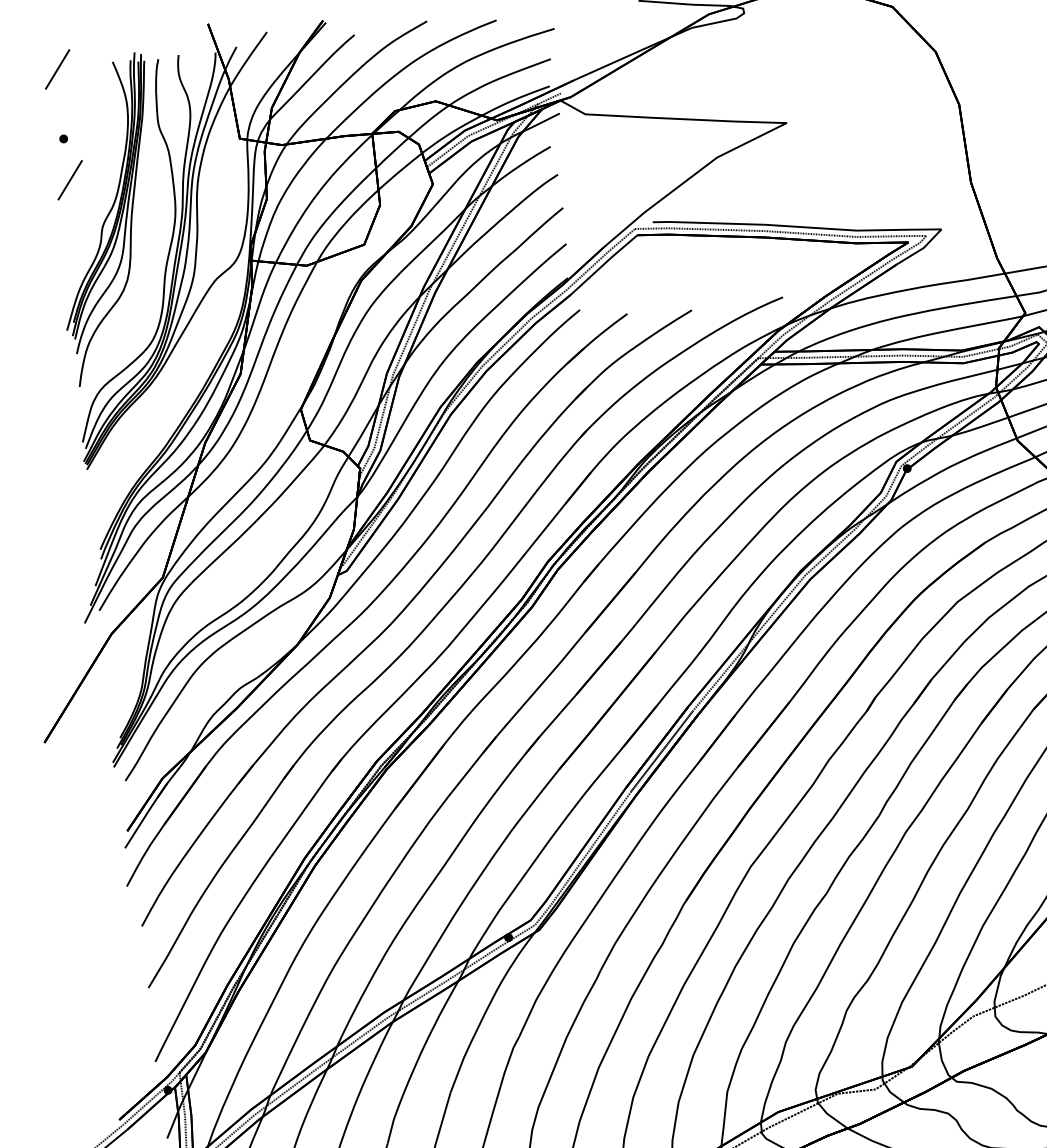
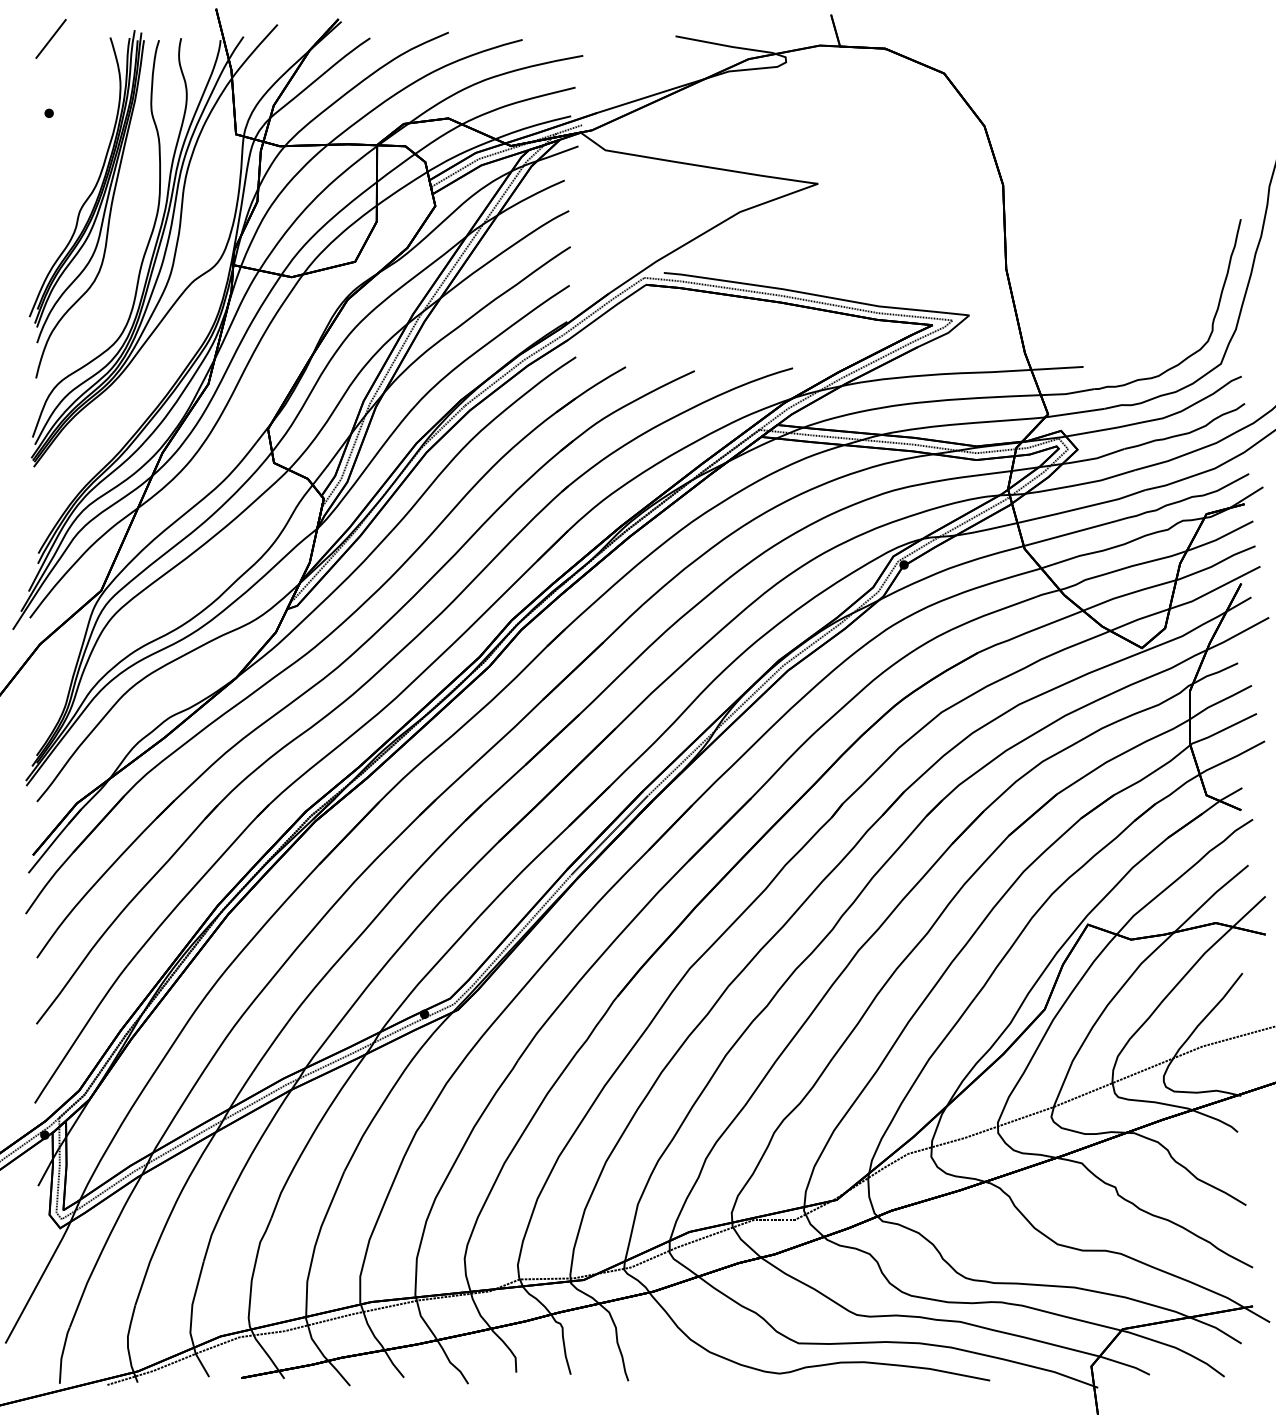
line: (69, 179) -> (50, 157), removed

